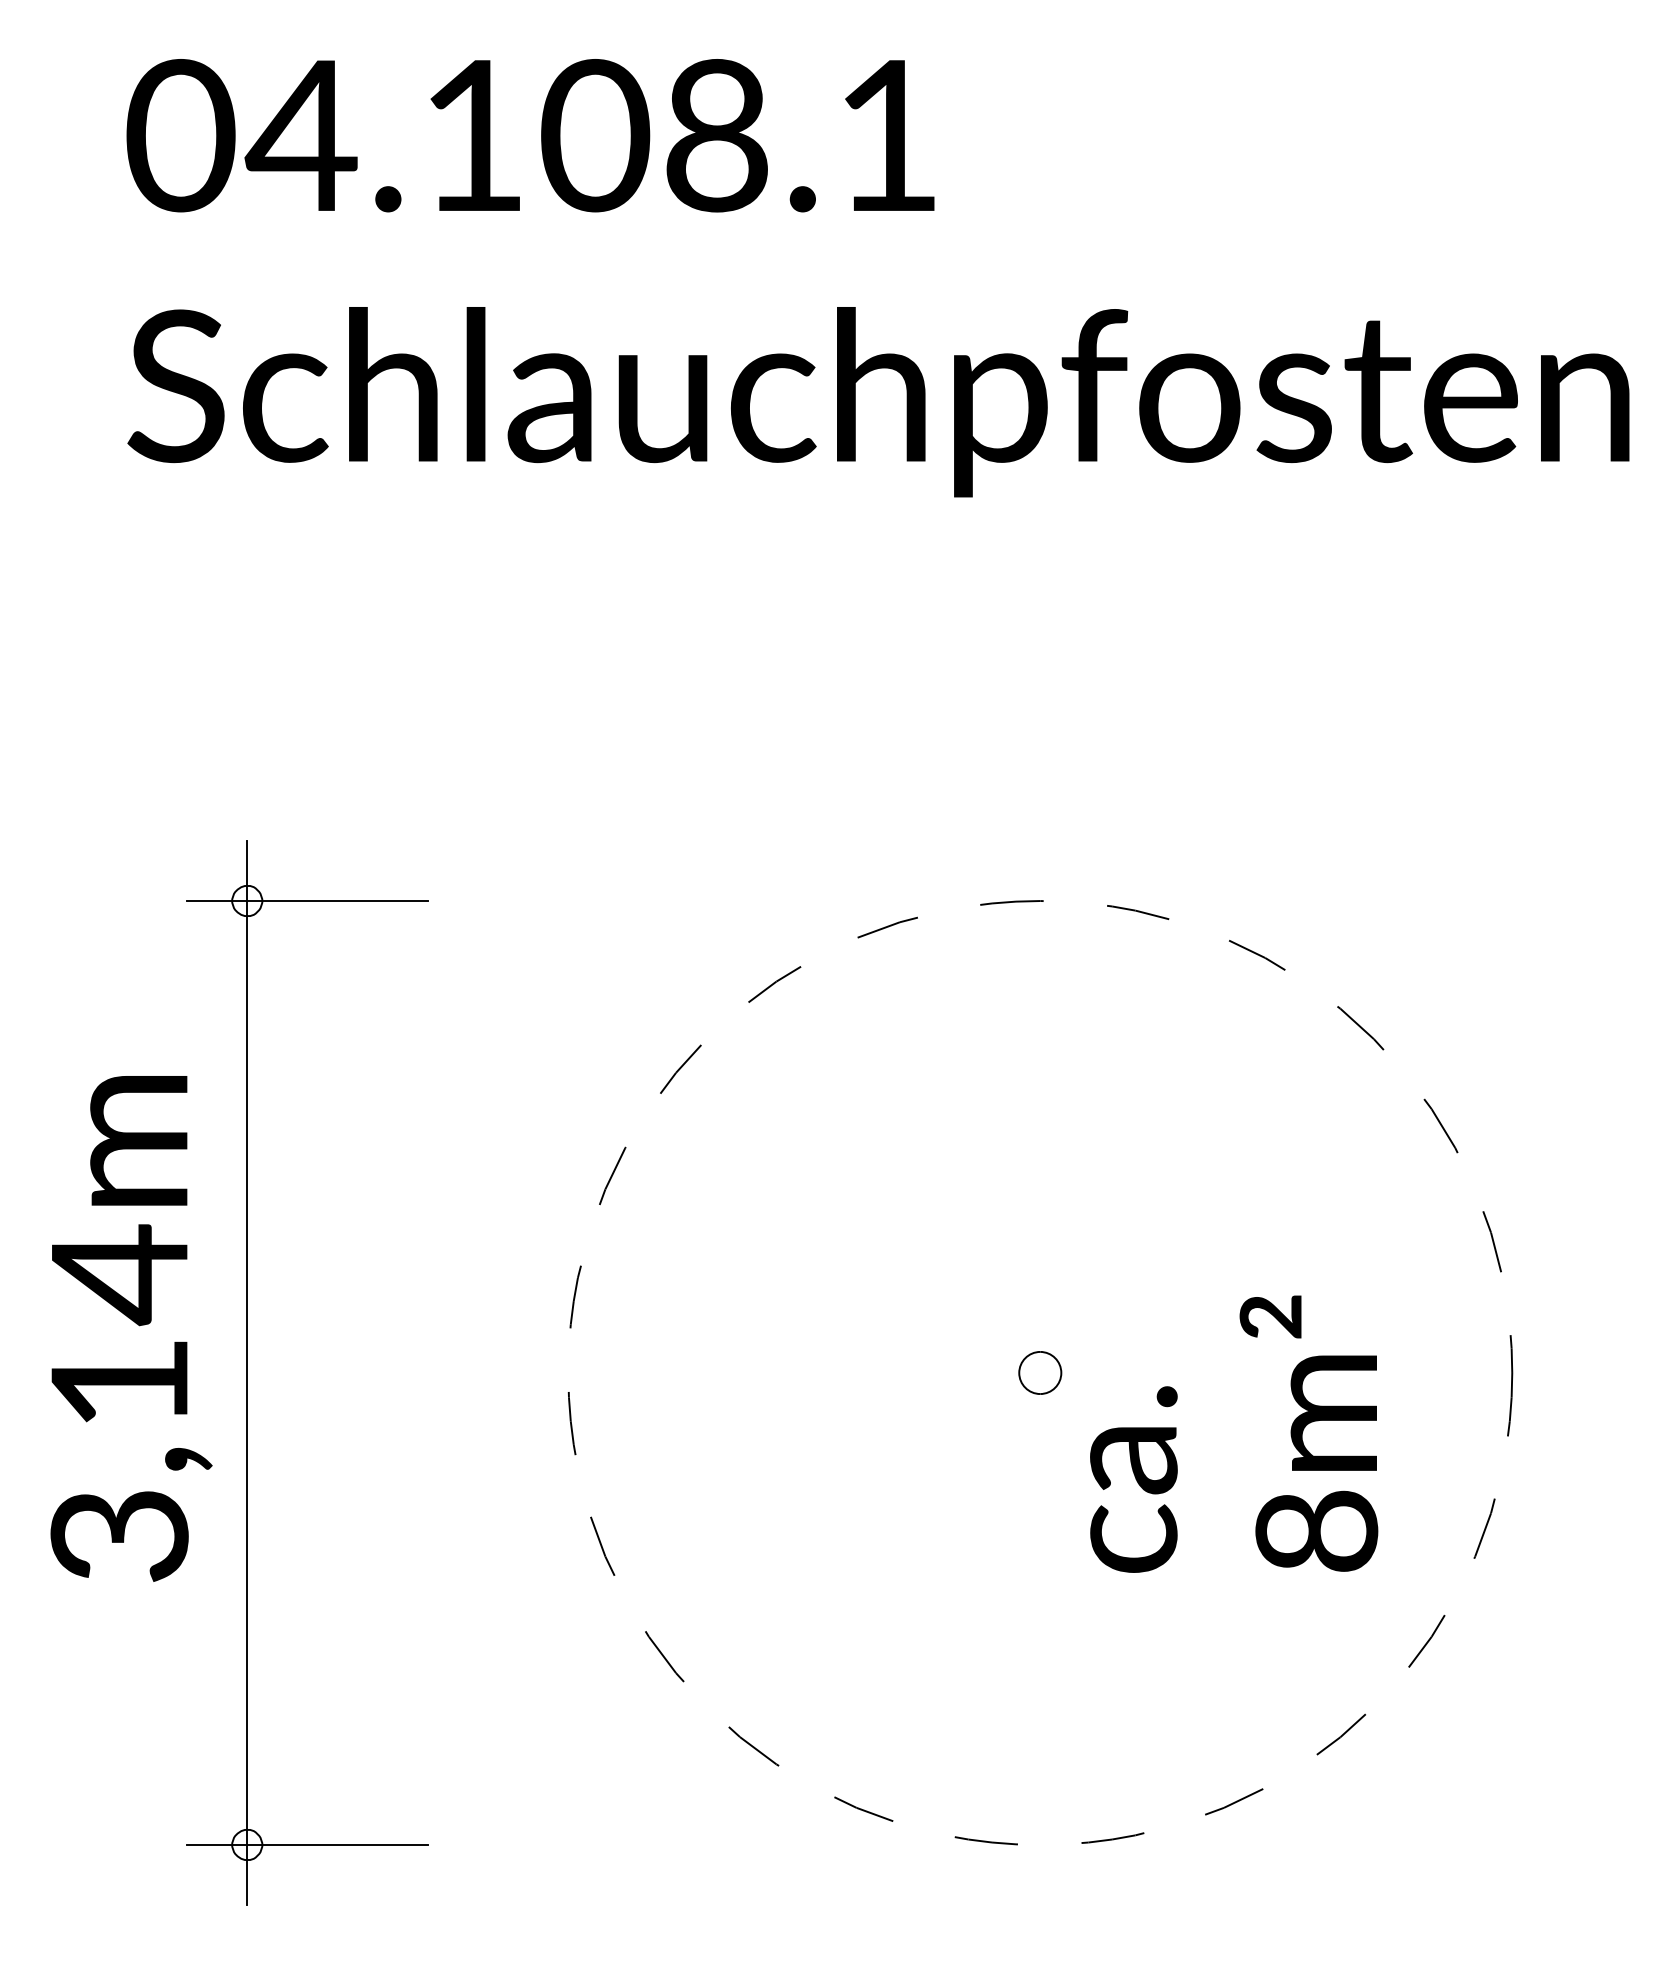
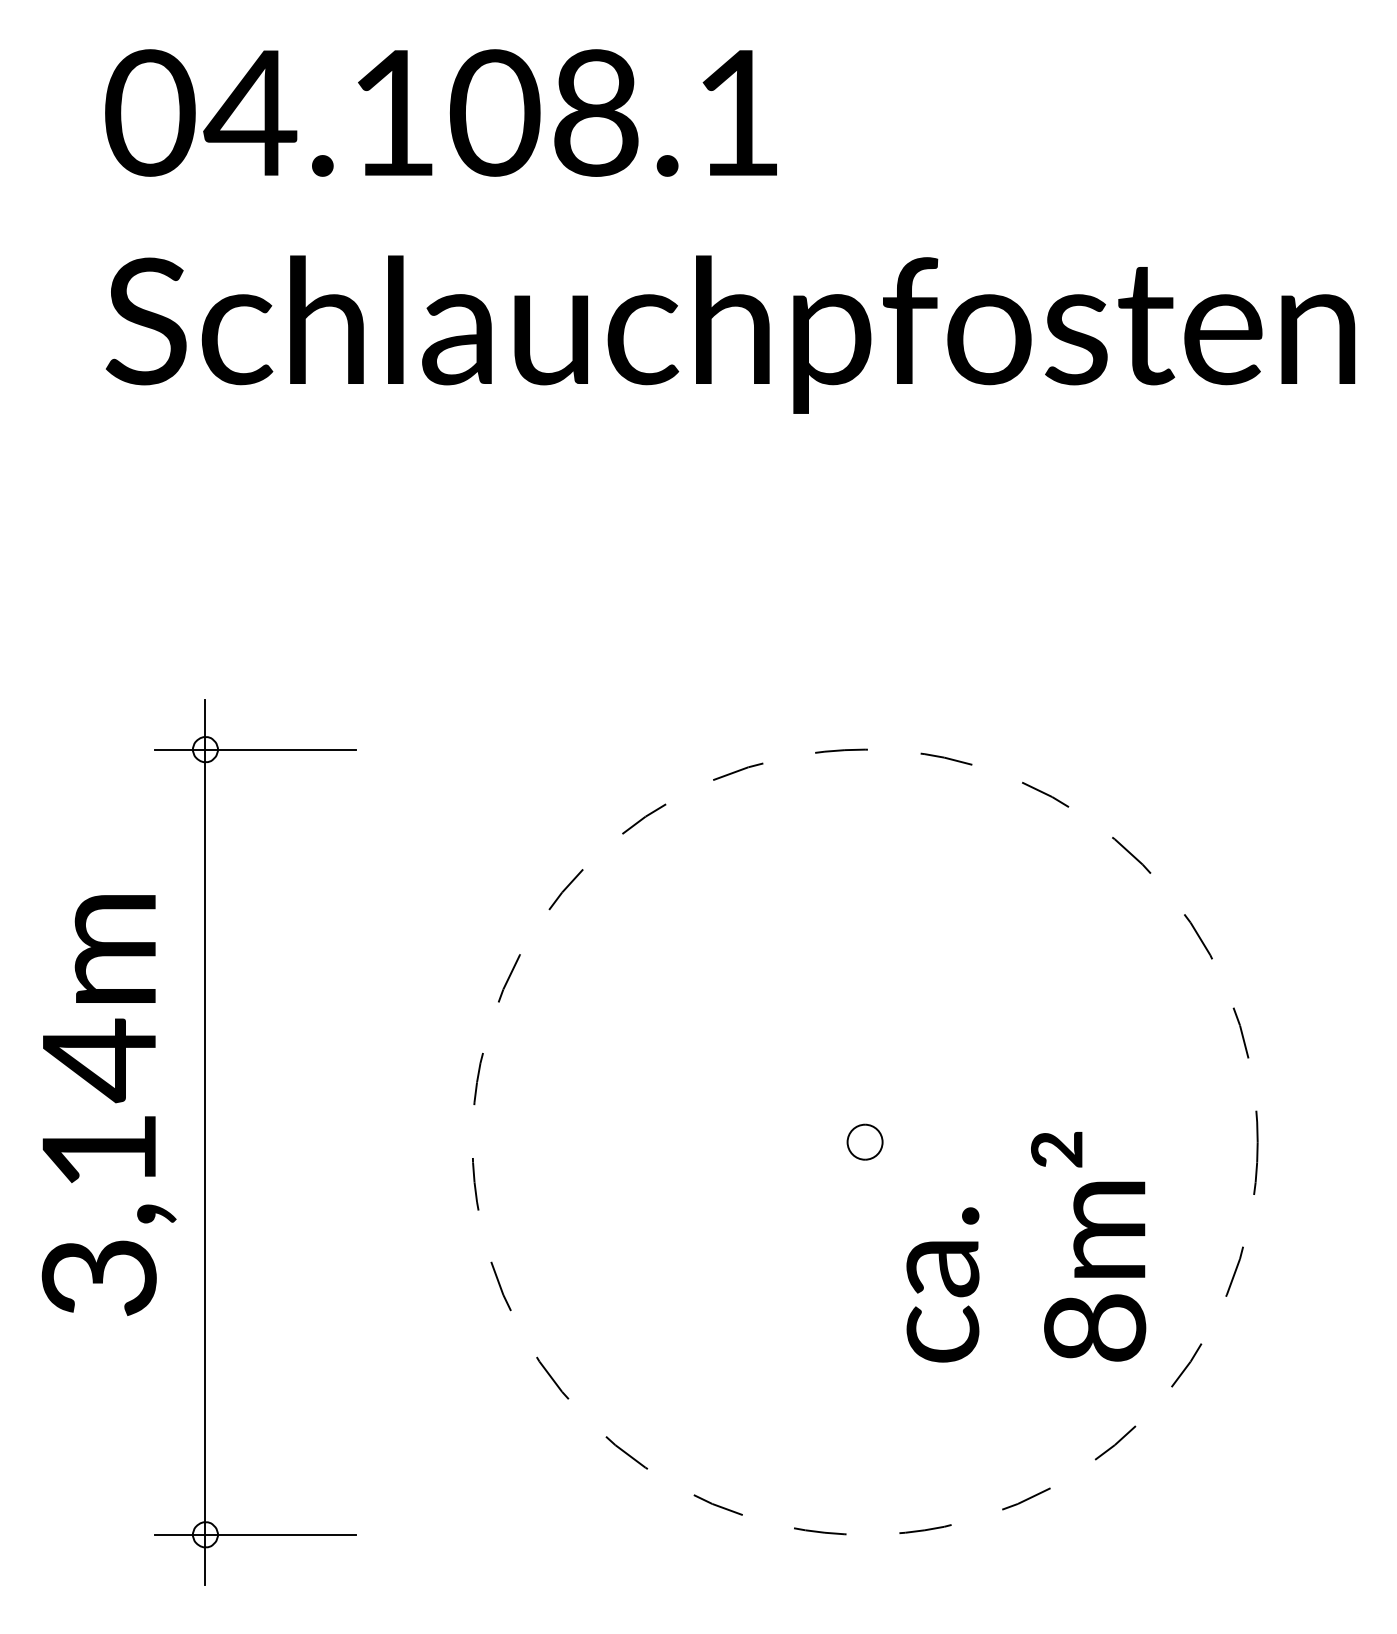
text: (1234, 1433) -> (1026, 1246), moved

